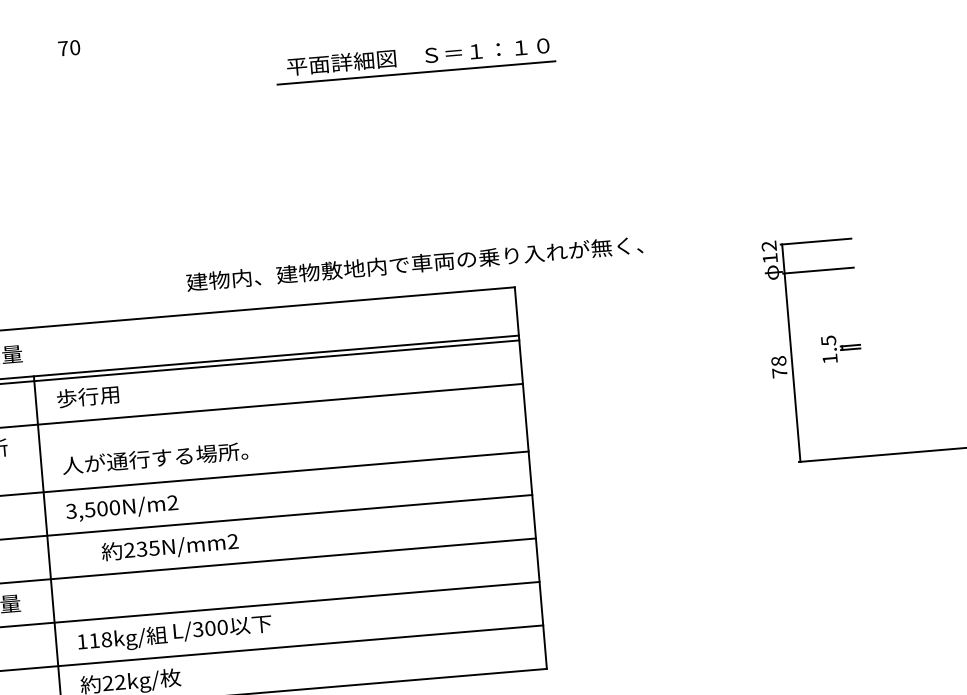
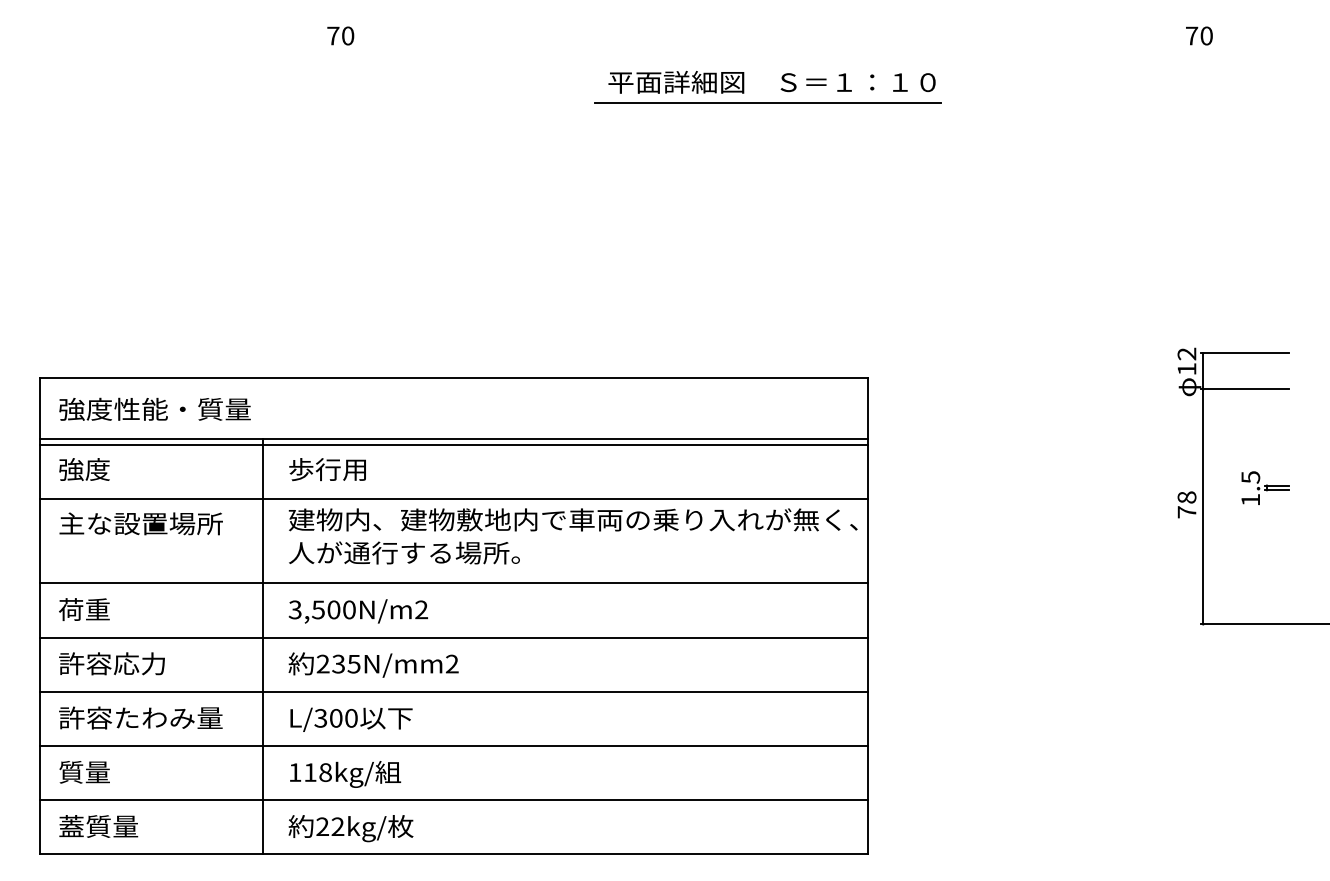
text: (414, 263) -> (572, 519), moved
text: (169, 547) -> (373, 664), moved
text: (222, 628) -> (351, 719), moved

